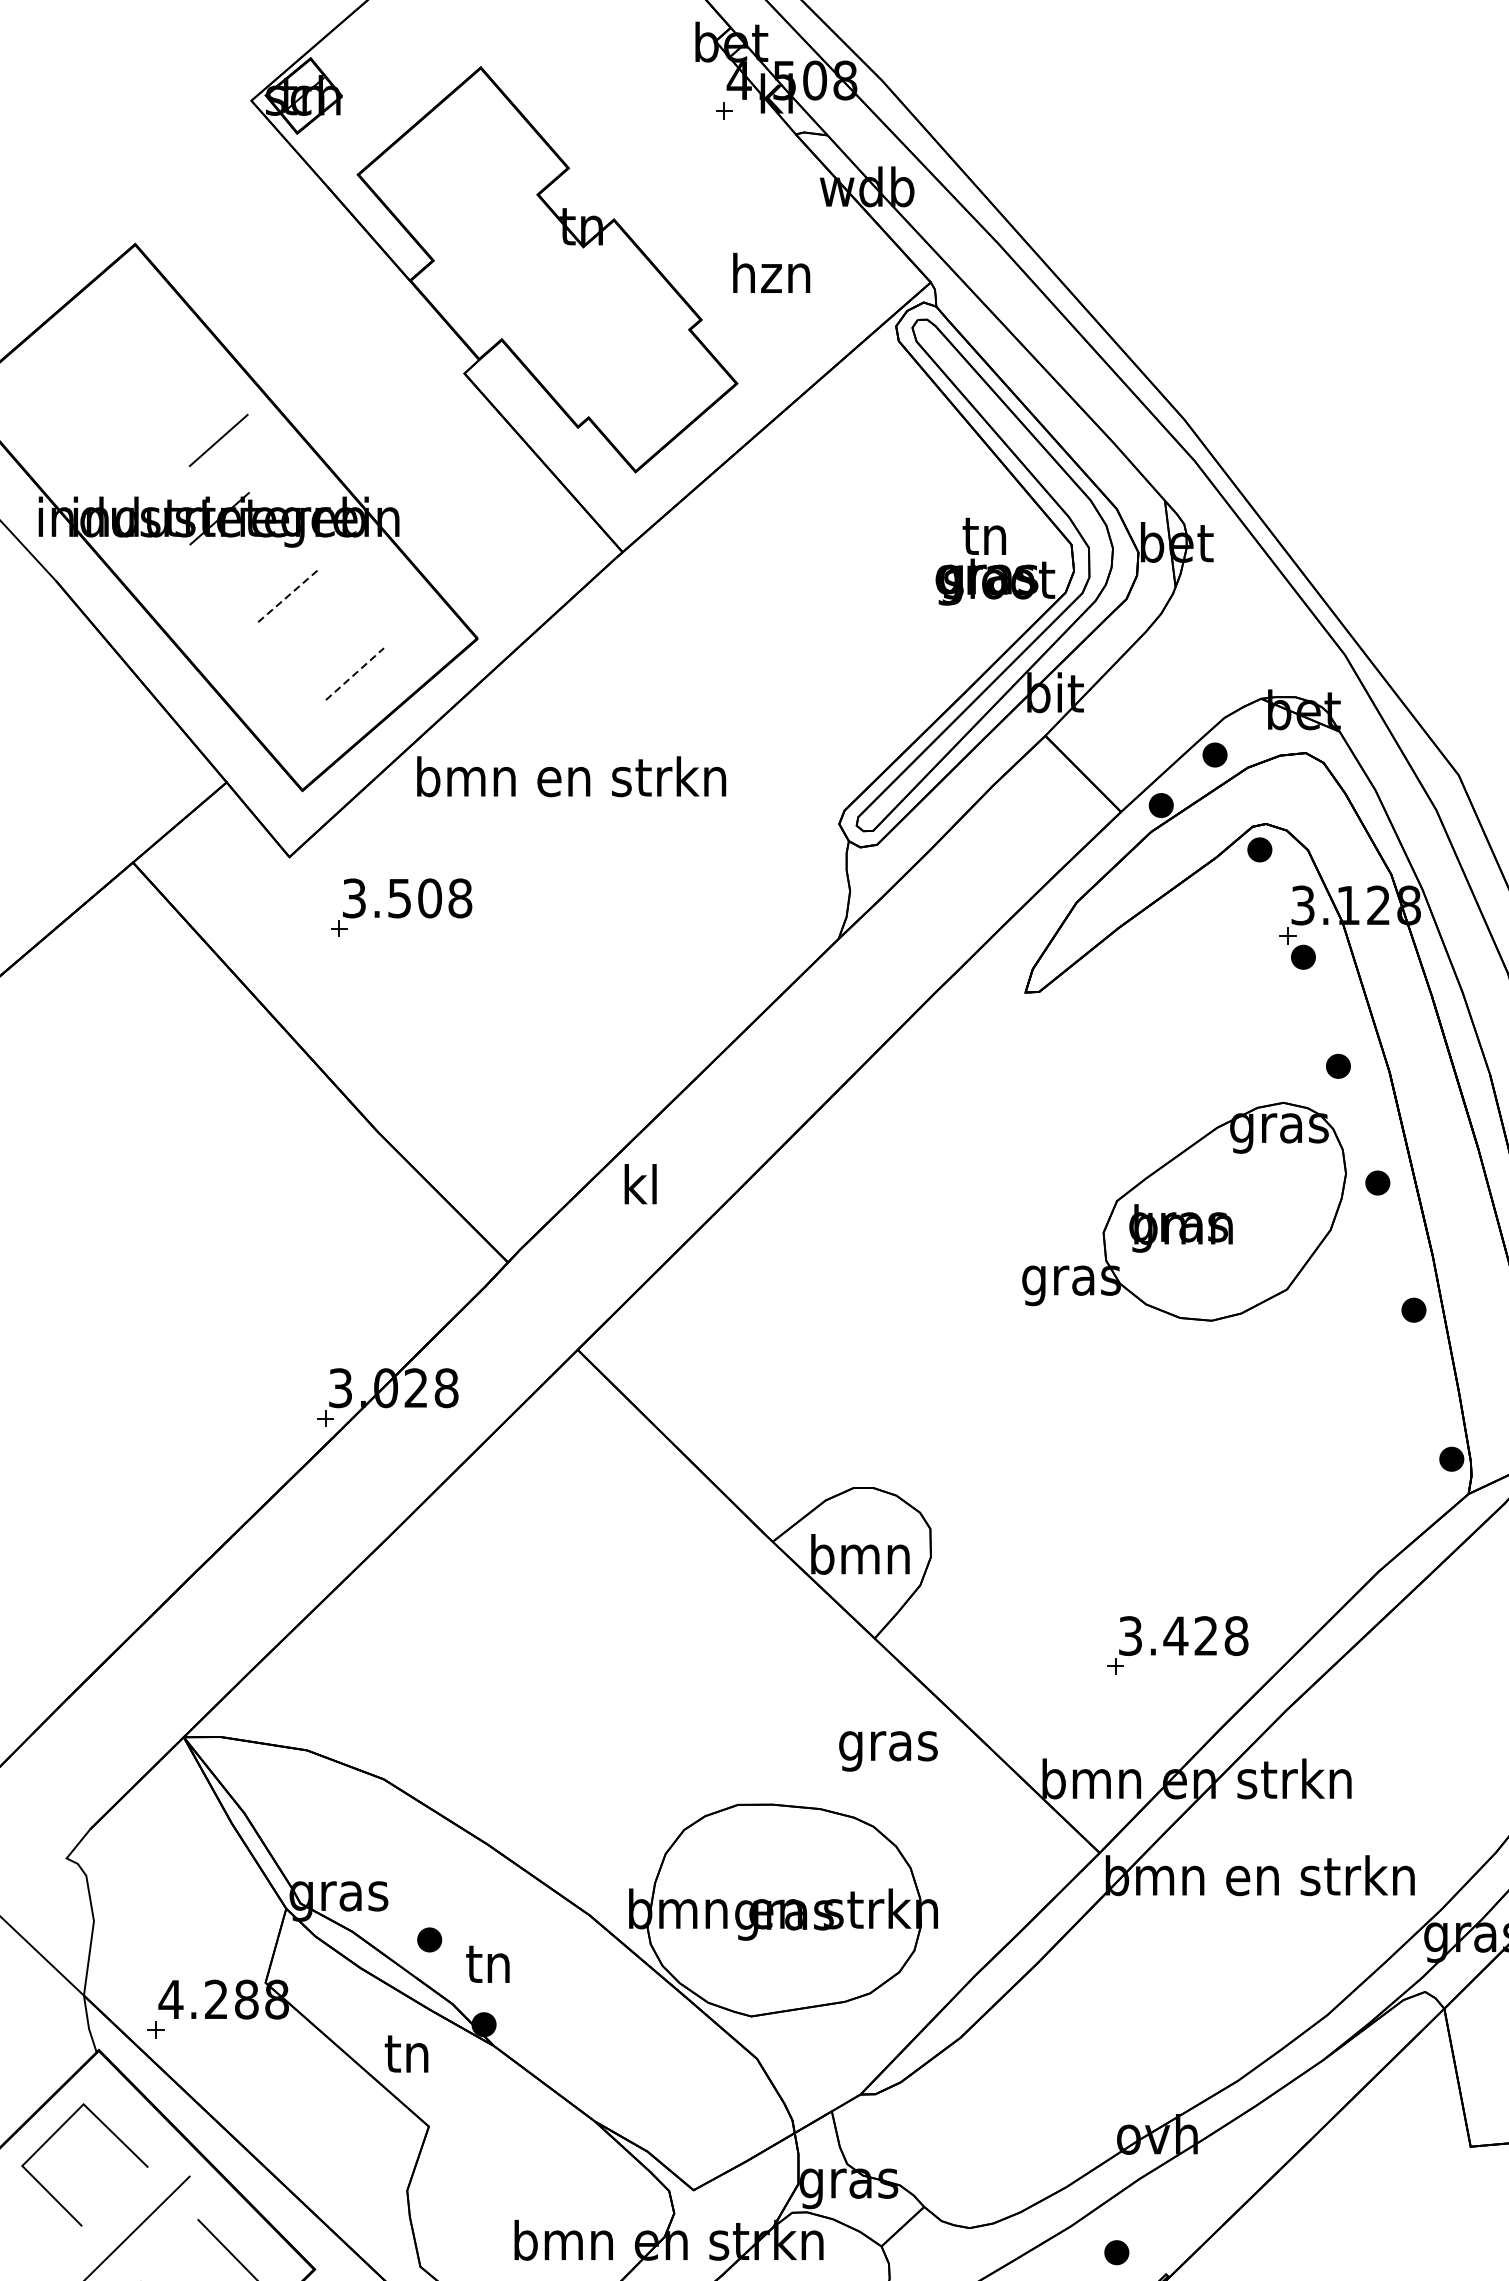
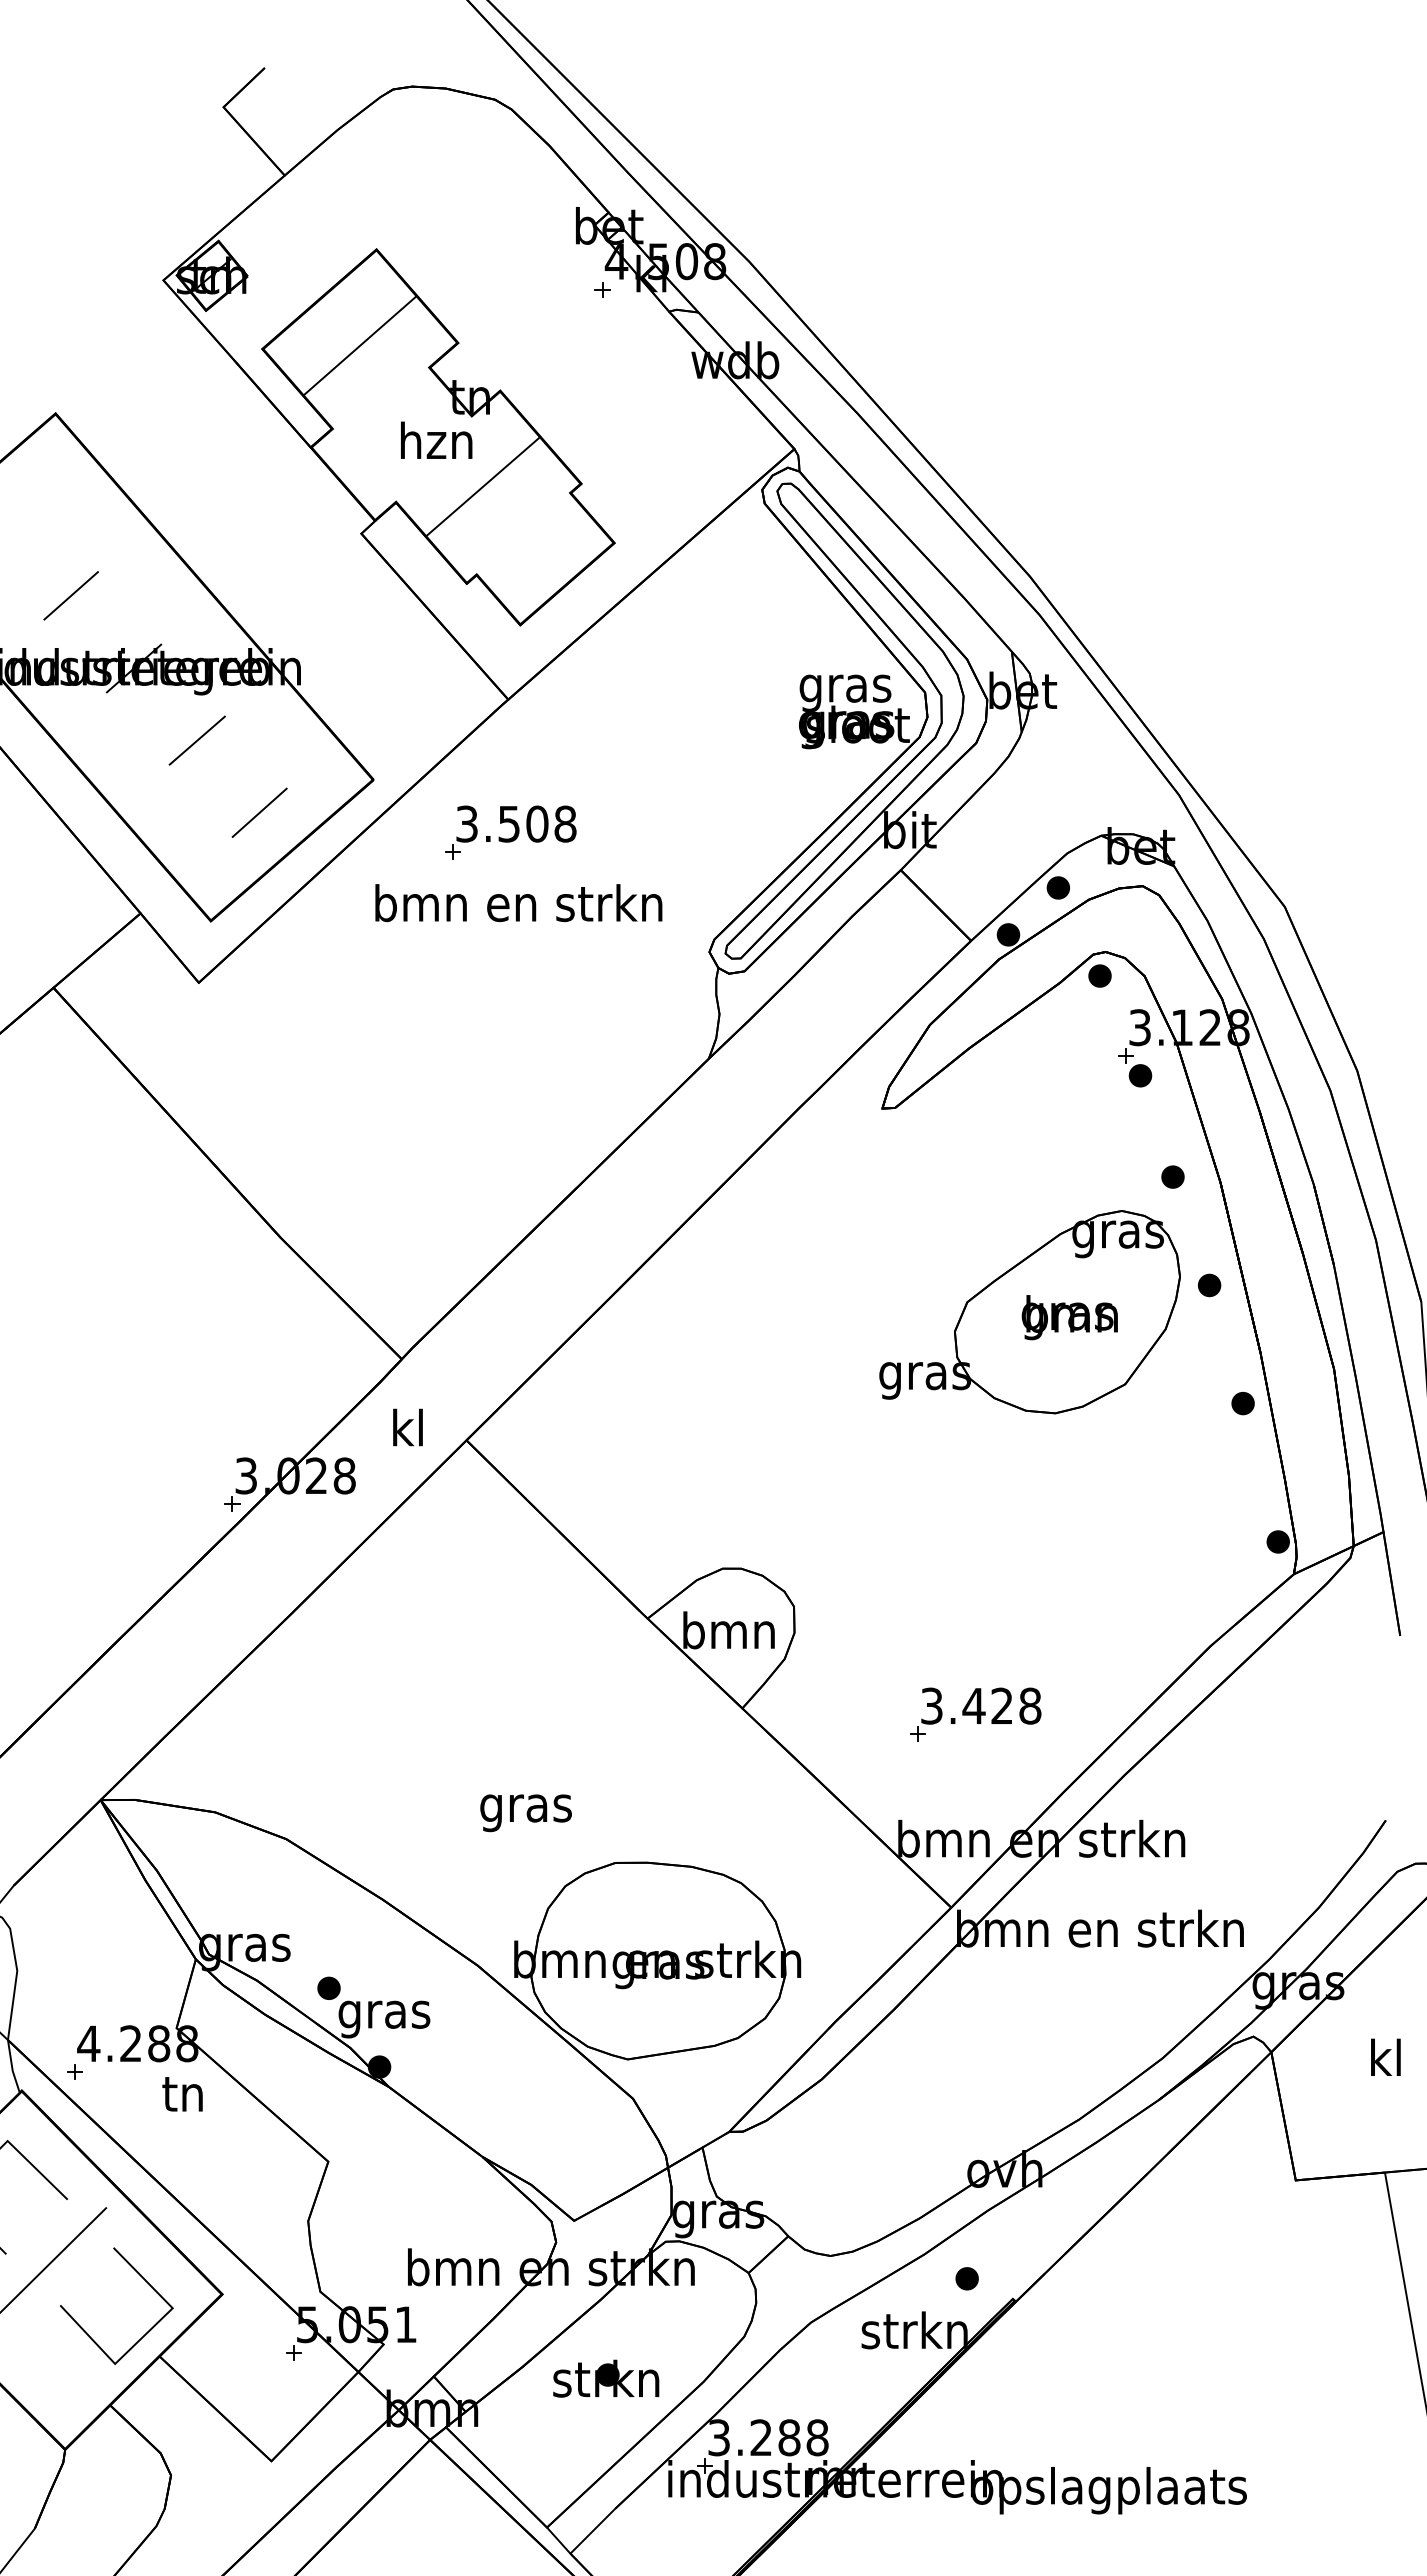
line: (462, 170) -> (359, 345), added
text: (771, 272) -> (436, 439), moved
line: (594, 322) -> (482, 486), added
line: (218, 440) -> (70, 595), moved
text: (985, 541) -> (845, 689), tn -> gras
line: (288, 596) -> (197, 740), dashed -> solid
line: (355, 673) -> (260, 812), dashed -> solid
text: (571, 777) -> (518, 903), moved
part: (401, 907) -> (510, 832), moved
text: (640, 1184) -> (407, 1427), moved
text: (1180, 1228) -> (1069, 1317), moved
part: (1177, 1645) -> (975, 1714), moved
text: (887, 1751) -> (525, 1813), moved
text: (489, 1969) -> (384, 2015), tn -> gras
text: (406, 2054) -> (182, 2094), moved

